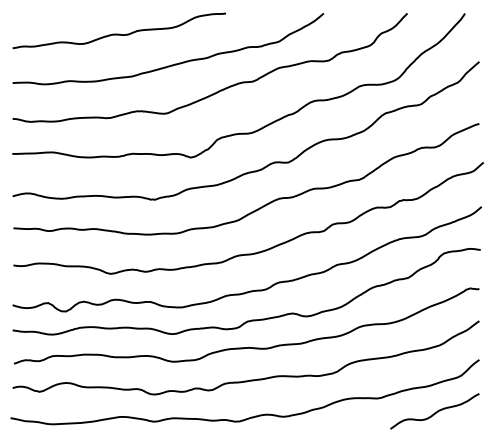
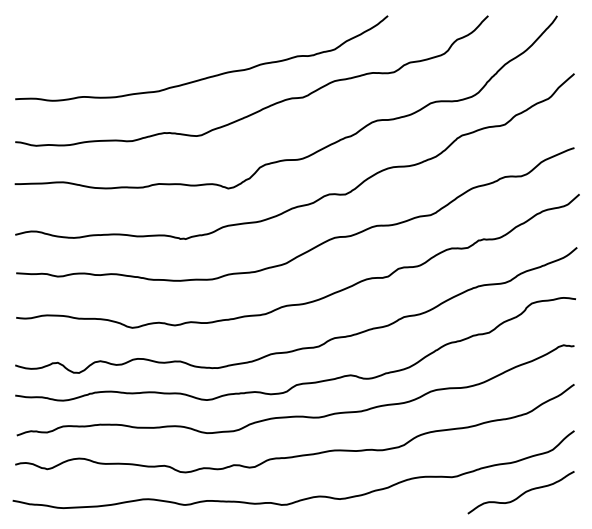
curve: (118, 34) -> (142, 40), removed

